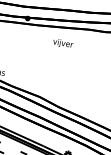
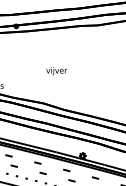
text: (62, 44) -> (56, 71), moved

